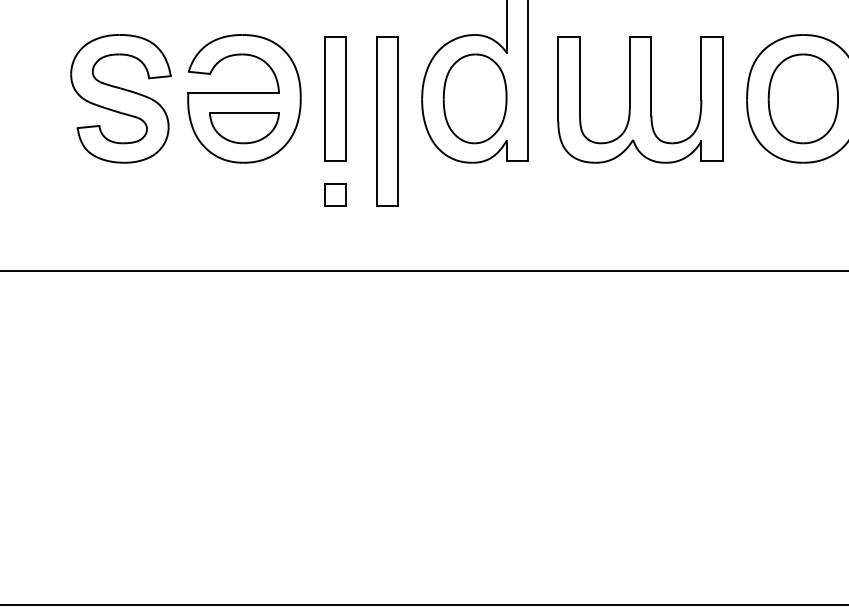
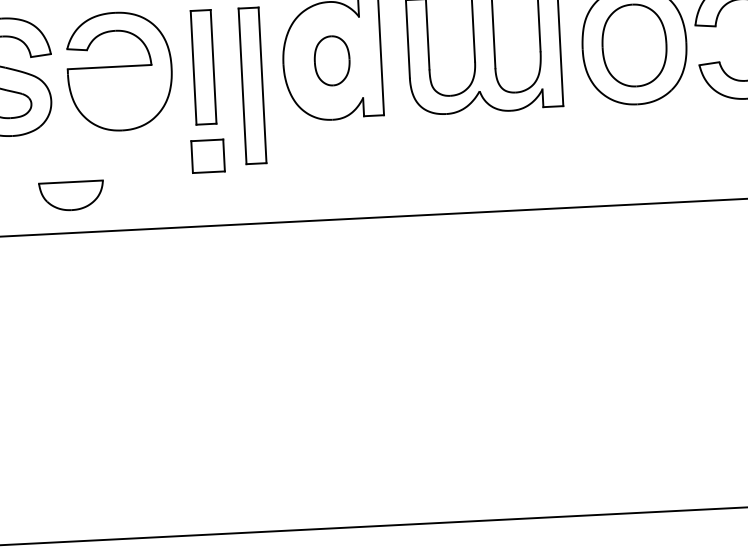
part: (474, 98) -> (331, 60), size x0.6
part: (244, 128) -> (71, 196), moved
part: (335, 194) -> (208, 155), size x1.6

